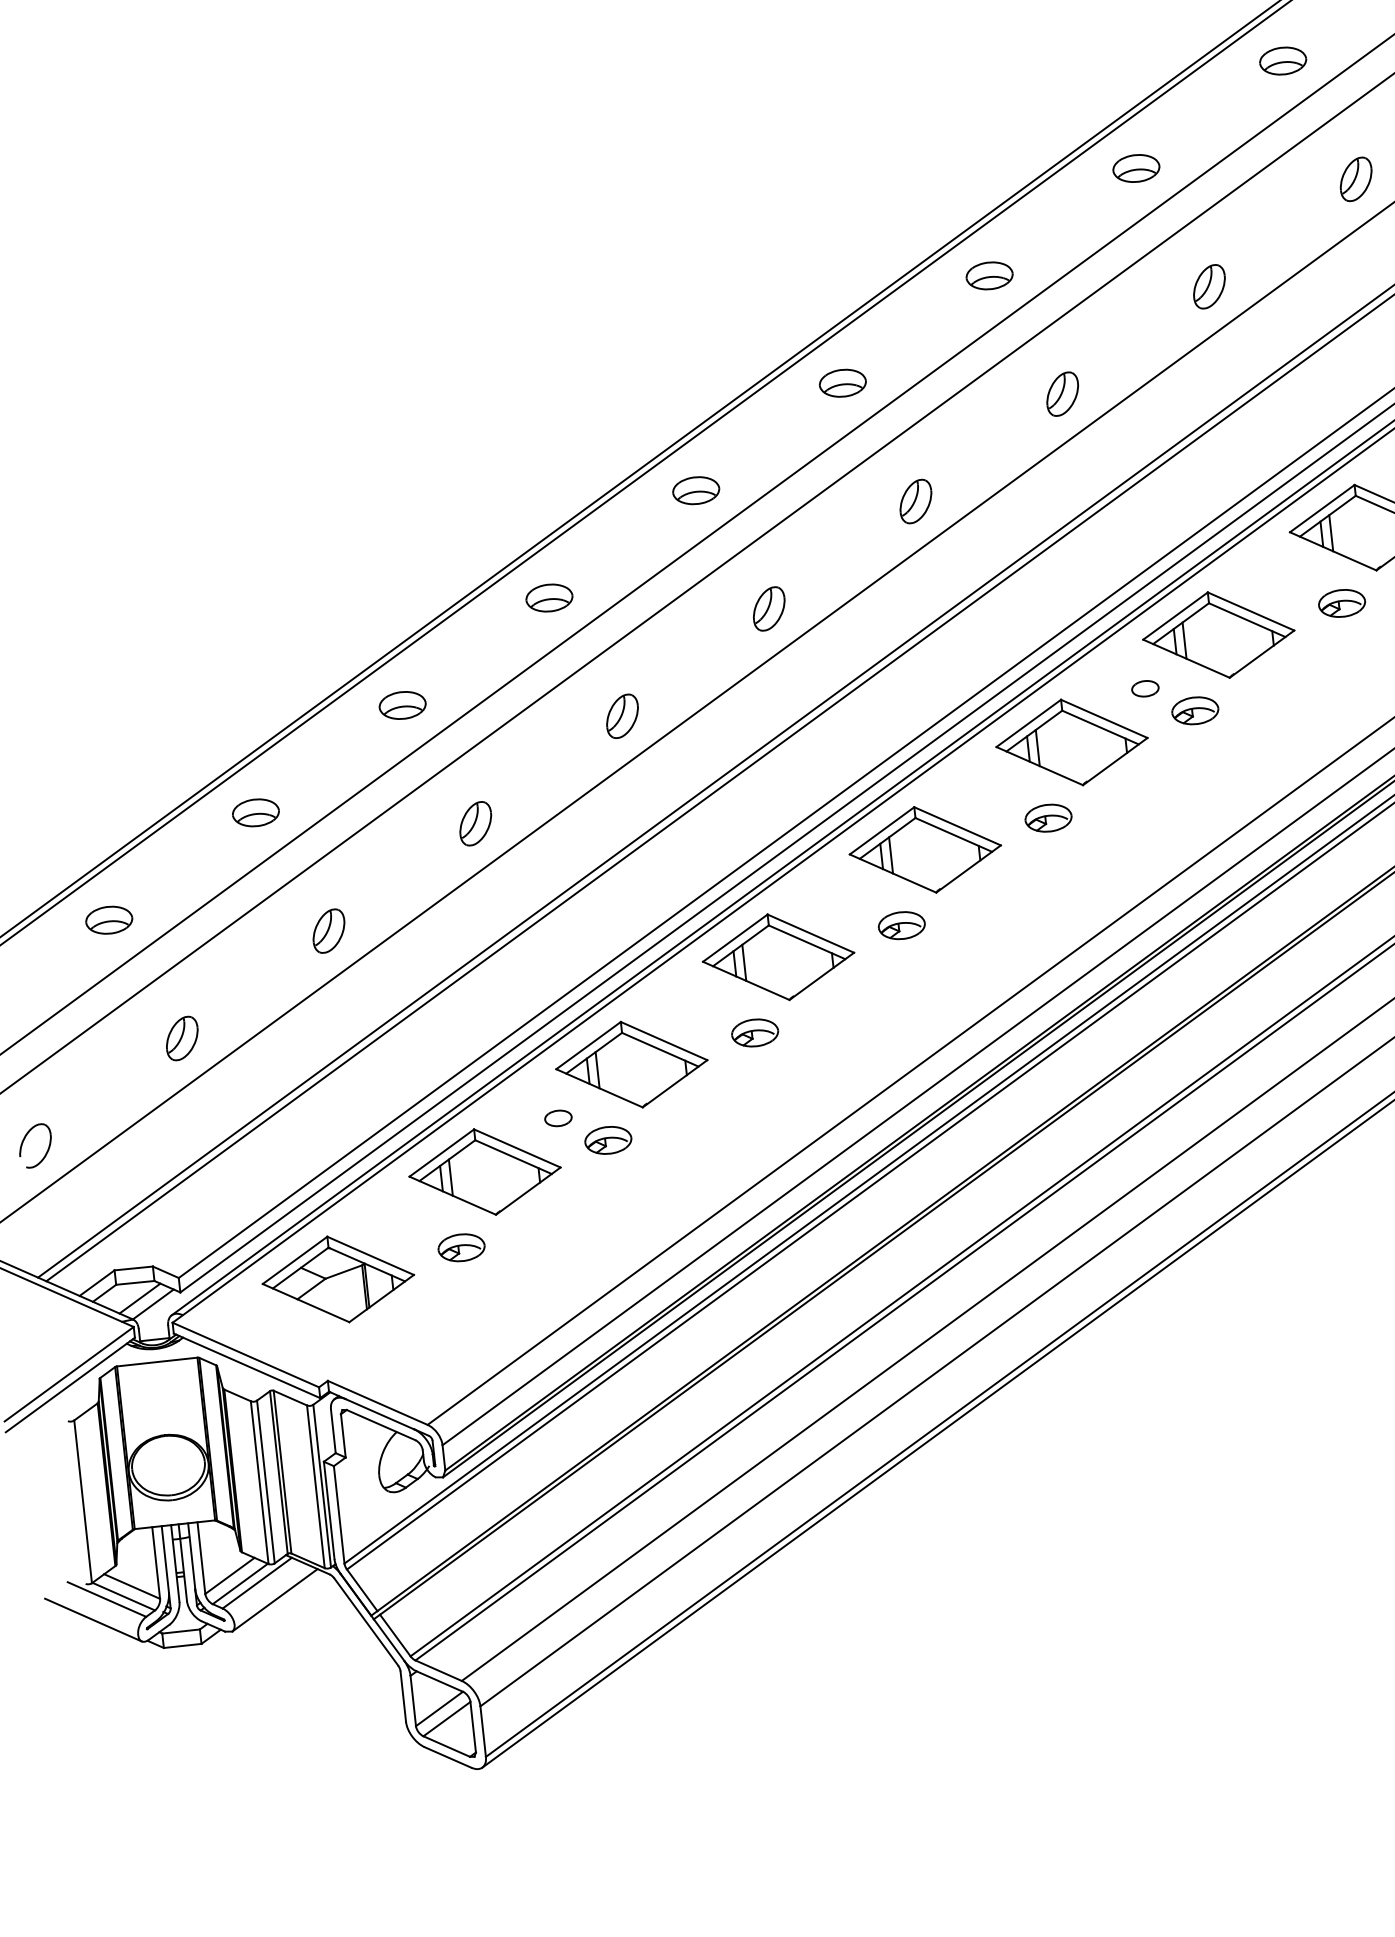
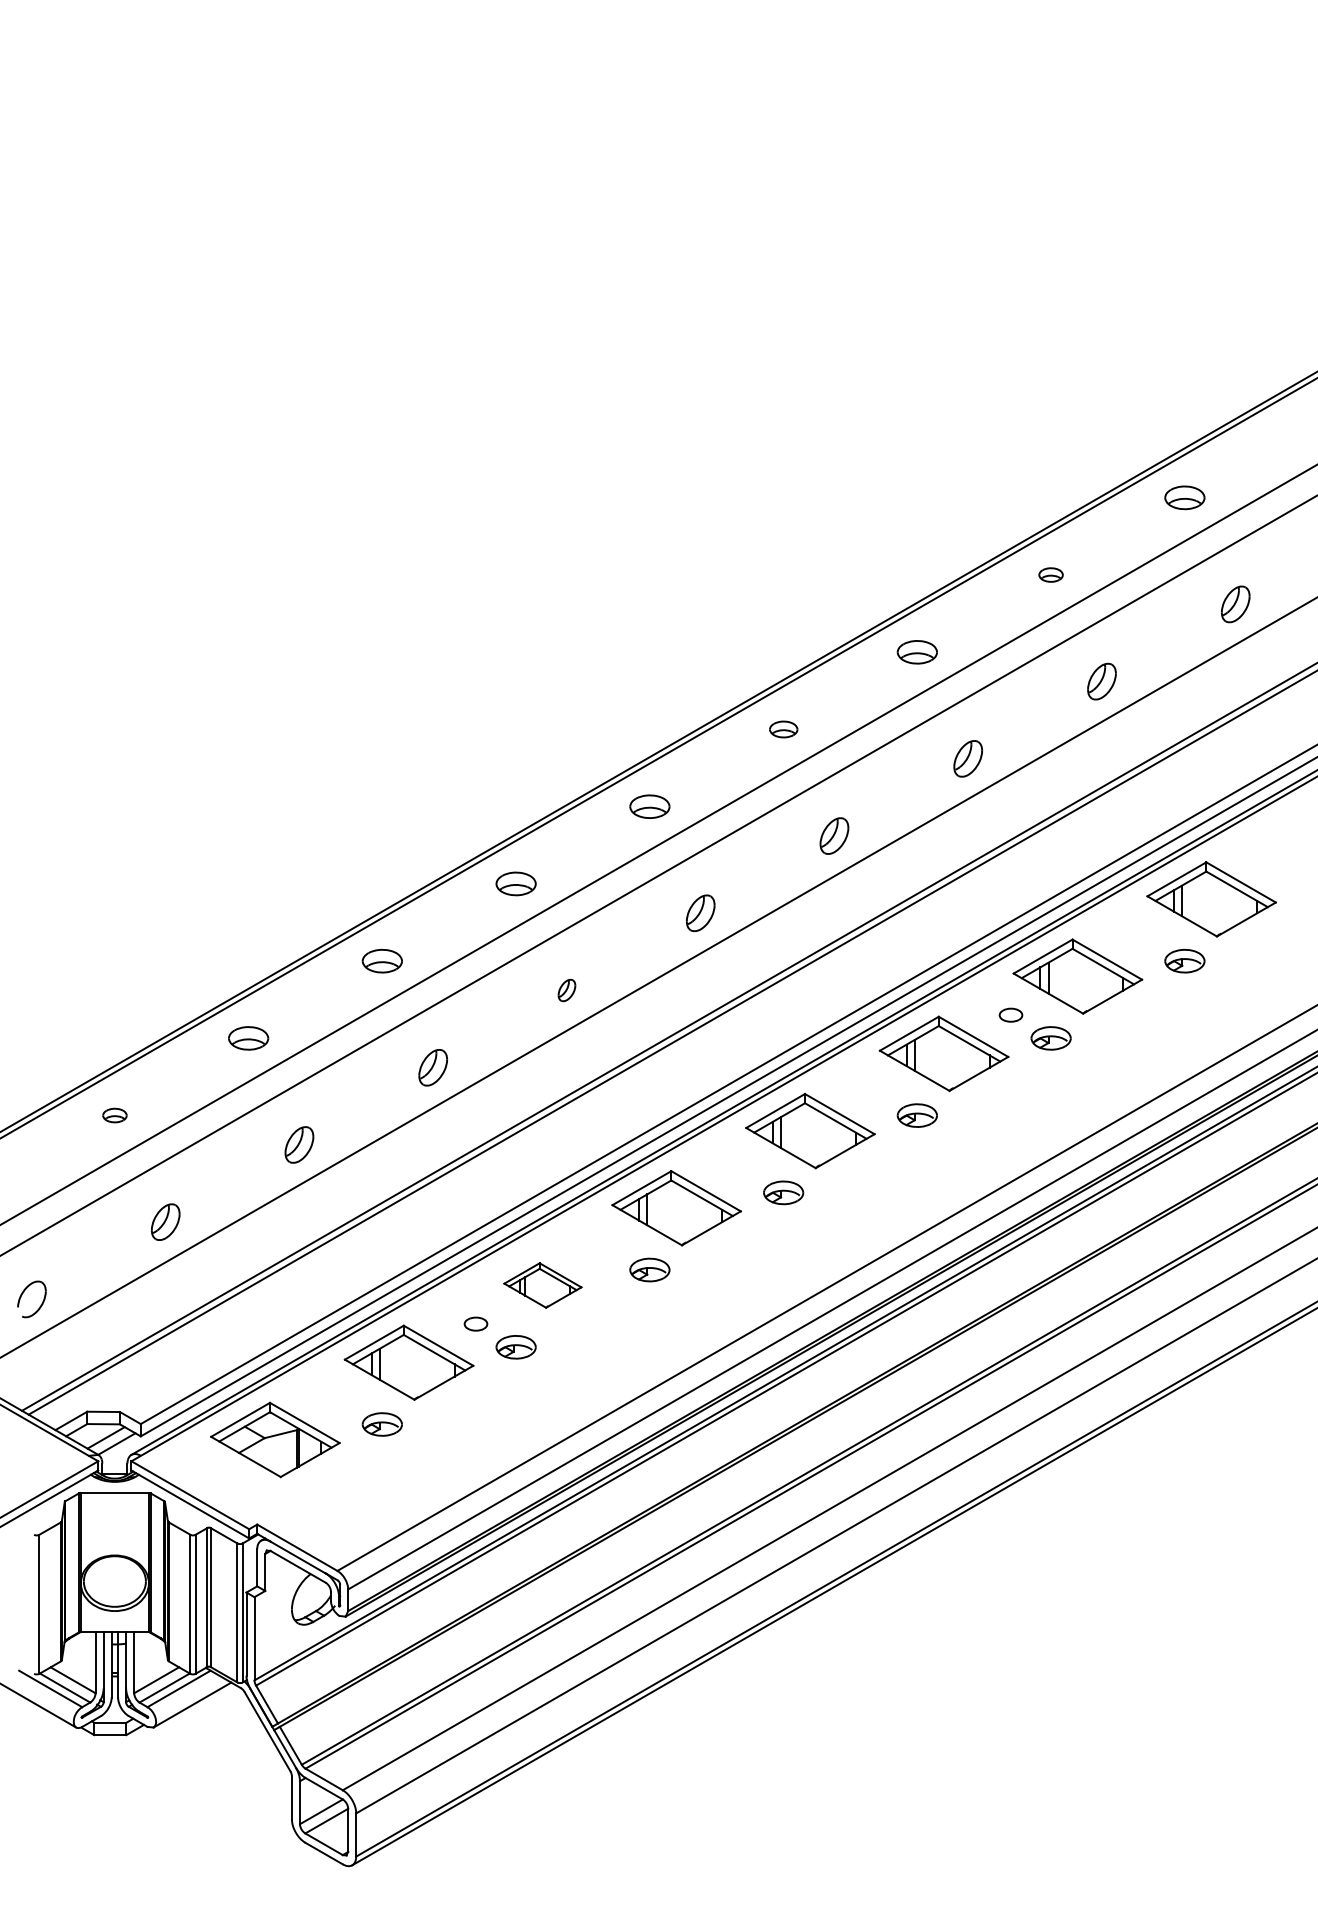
part: (1135, 167) -> (1050, 574), size x0.6
part: (842, 383) -> (783, 729), size x0.7
part: (621, 716) -> (566, 990), size x0.6
part: (108, 920) -> (114, 1115), size x0.6
part: (631, 1064) -> (542, 1285), size x0.6

